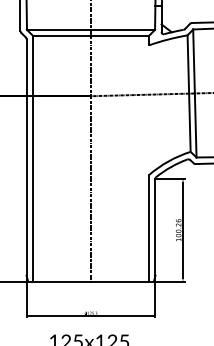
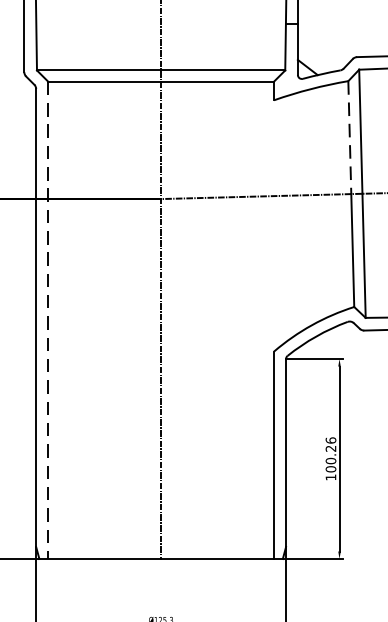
line: (188, 65) -> (350, 139), solid -> dashed
line: (32, 159) -> (47, 321), solid -> dashed

